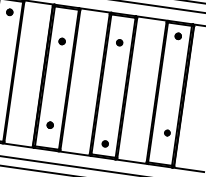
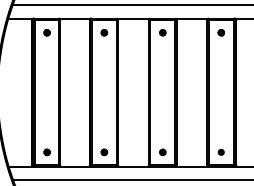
part: (62, 41) -> (104, 32), moved
part: (119, 42) -> (162, 32), moved
part: (50, 125) -> (104, 152), moved
part: (166, 133) -> (220, 152), moved

